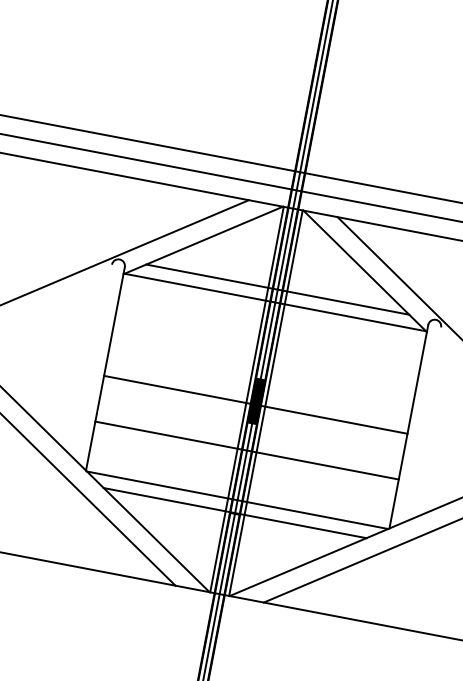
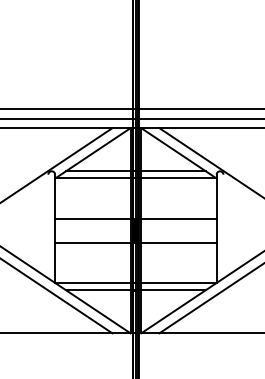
line: (255, 404) -> (135, 218), moved
line: (246, 449) -> (135, 242), moved

